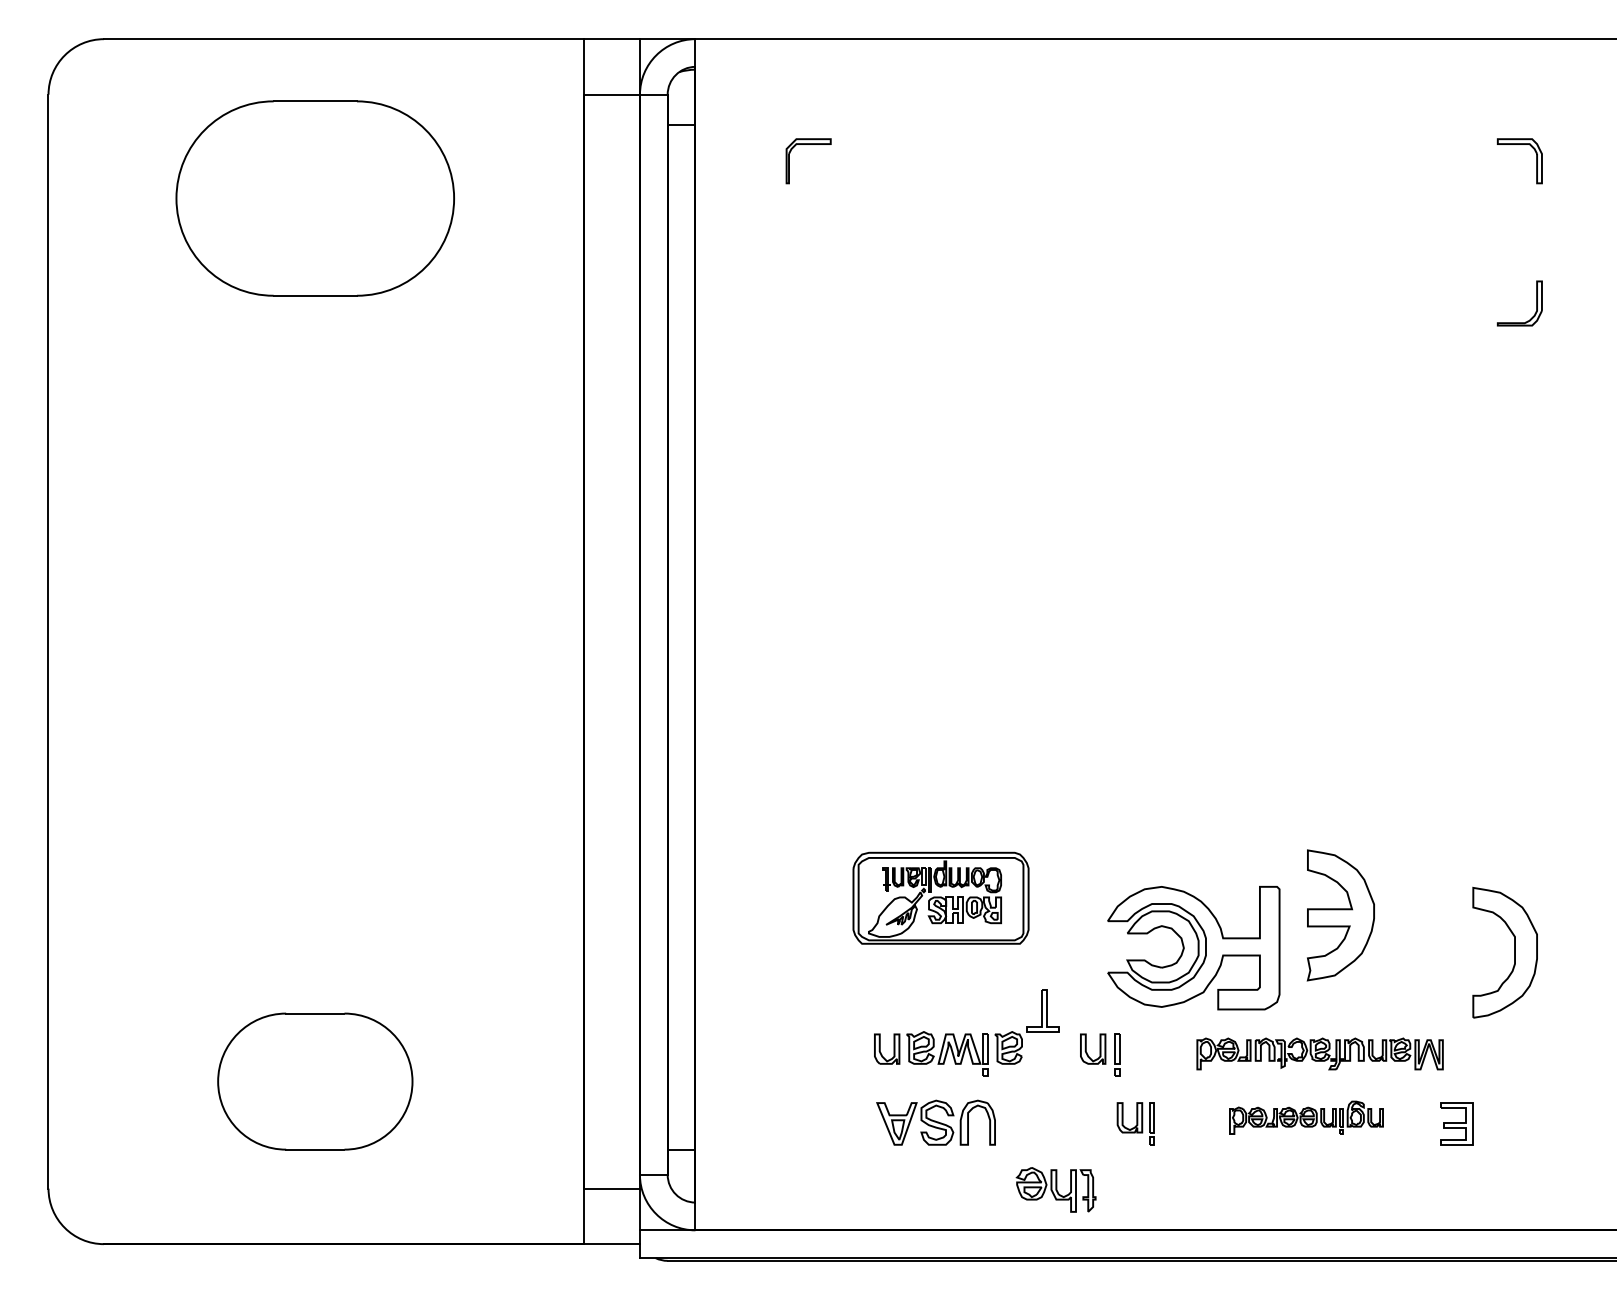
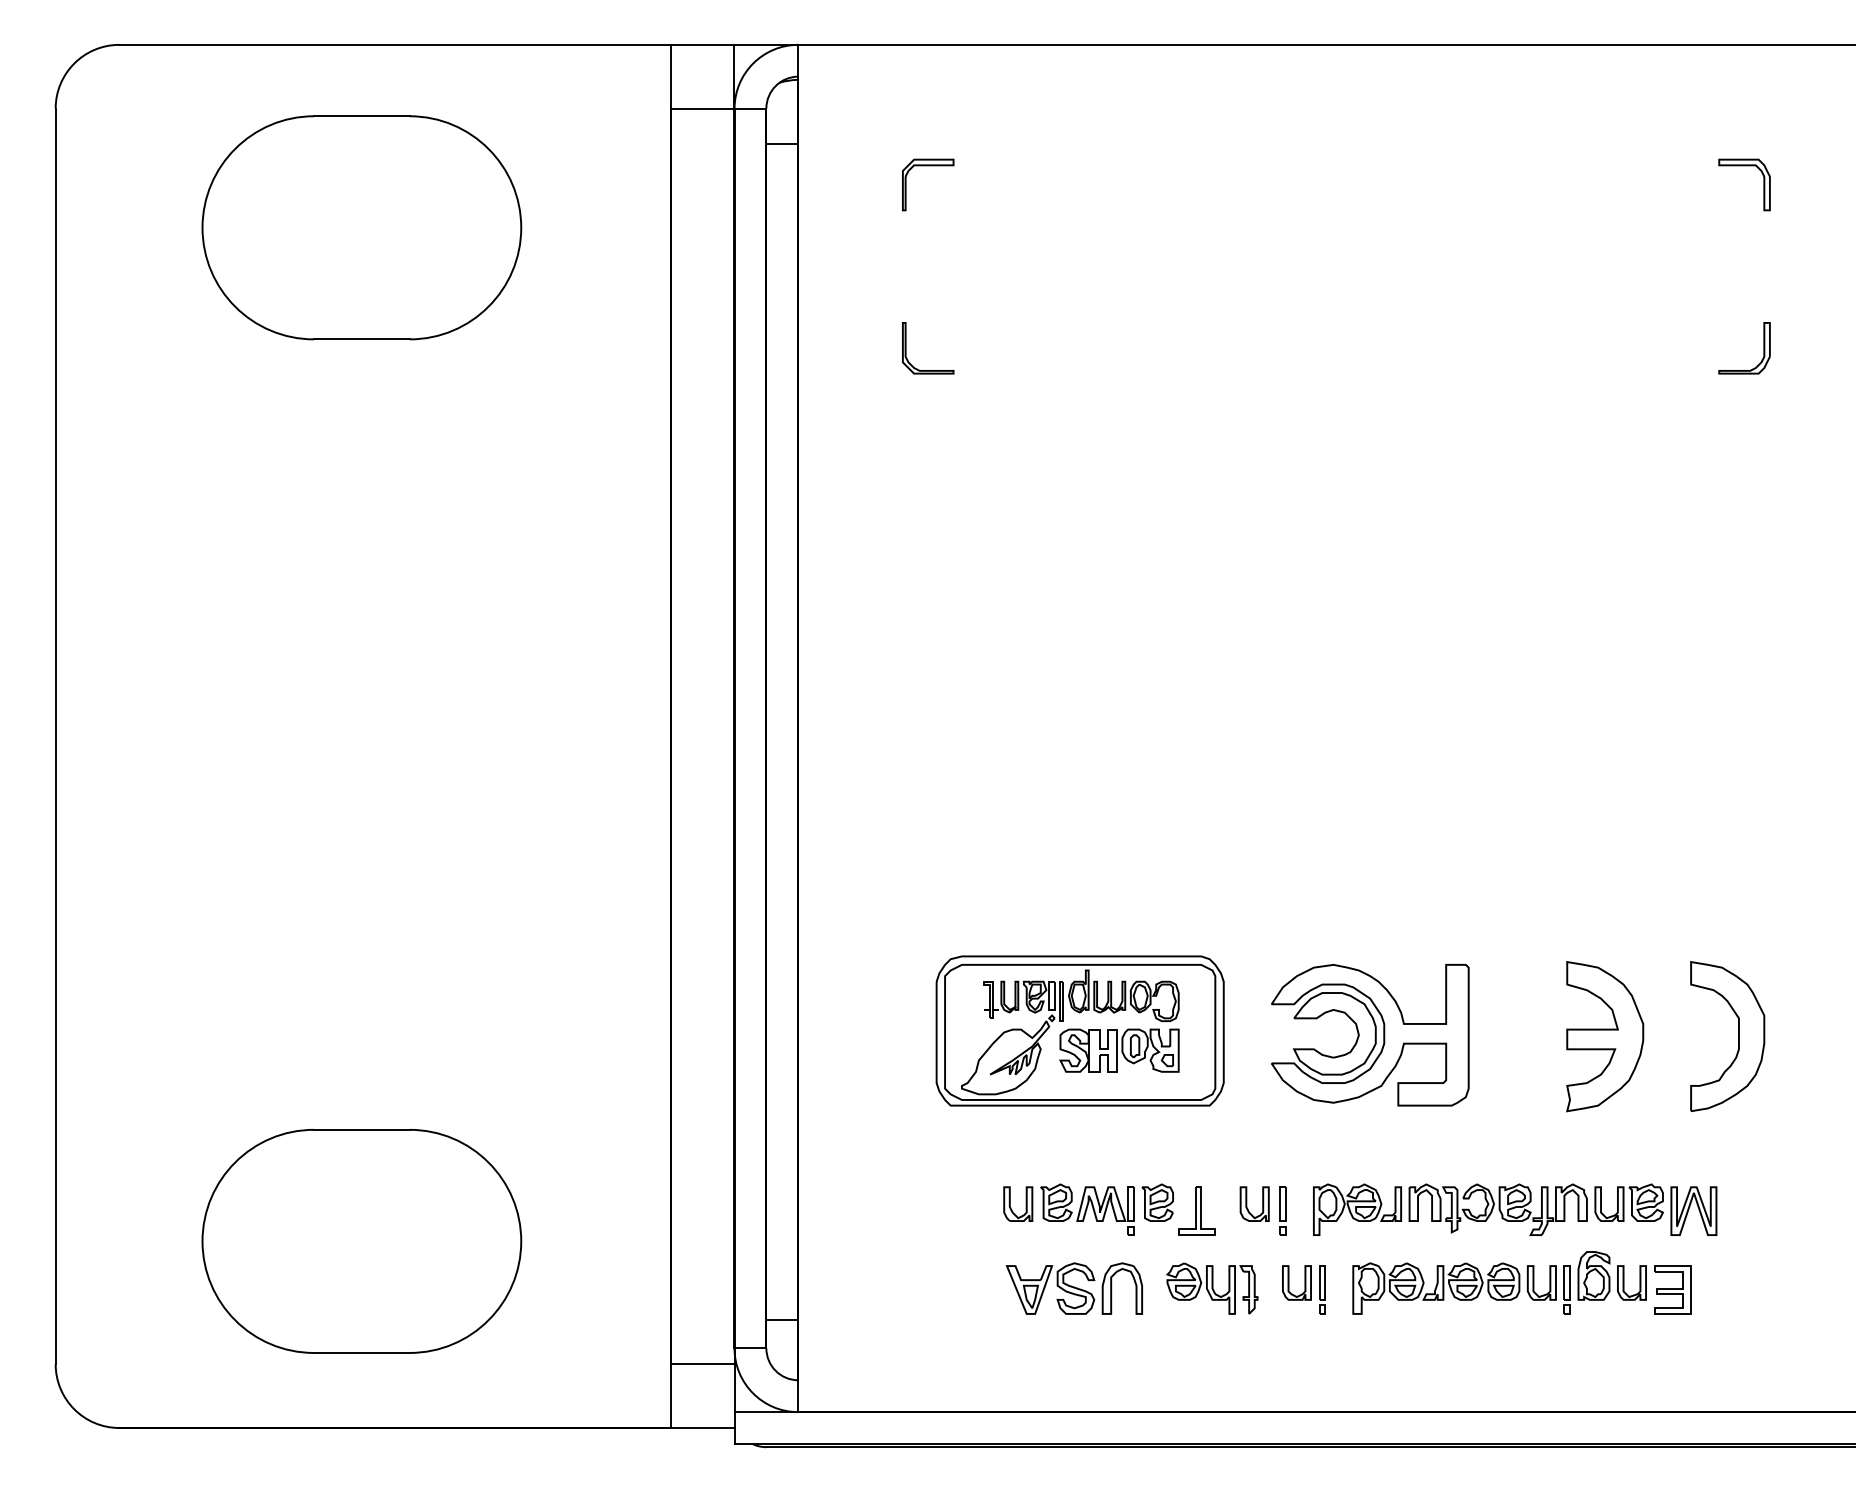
part: (789, 303) -> (906, 348), added
part: (940, 897) -> (1079, 1030), size x1.43
part: (1341, 915) -> (1605, 1036), moved
part: (1194, 948) -> (1370, 1035), moved
part: (1514, 952) -> (1738, 1036), moved
part: (1042, 1010) -> (1196, 1210), moved
part: (1320, 1053) -> (1515, 1209), size x1.43
part: (314, 1081) -> (361, 1241), size x1.43
part: (1306, 1117) -> (1499, 1282), size x1.67
part: (1056, 1189) -> (1212, 1288), moved

